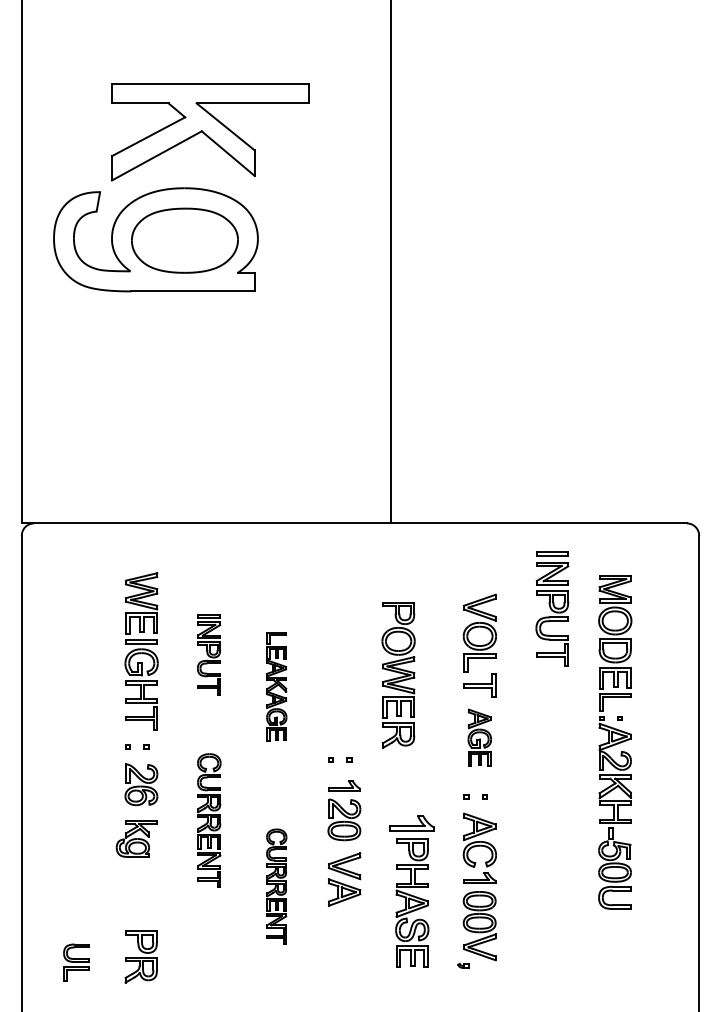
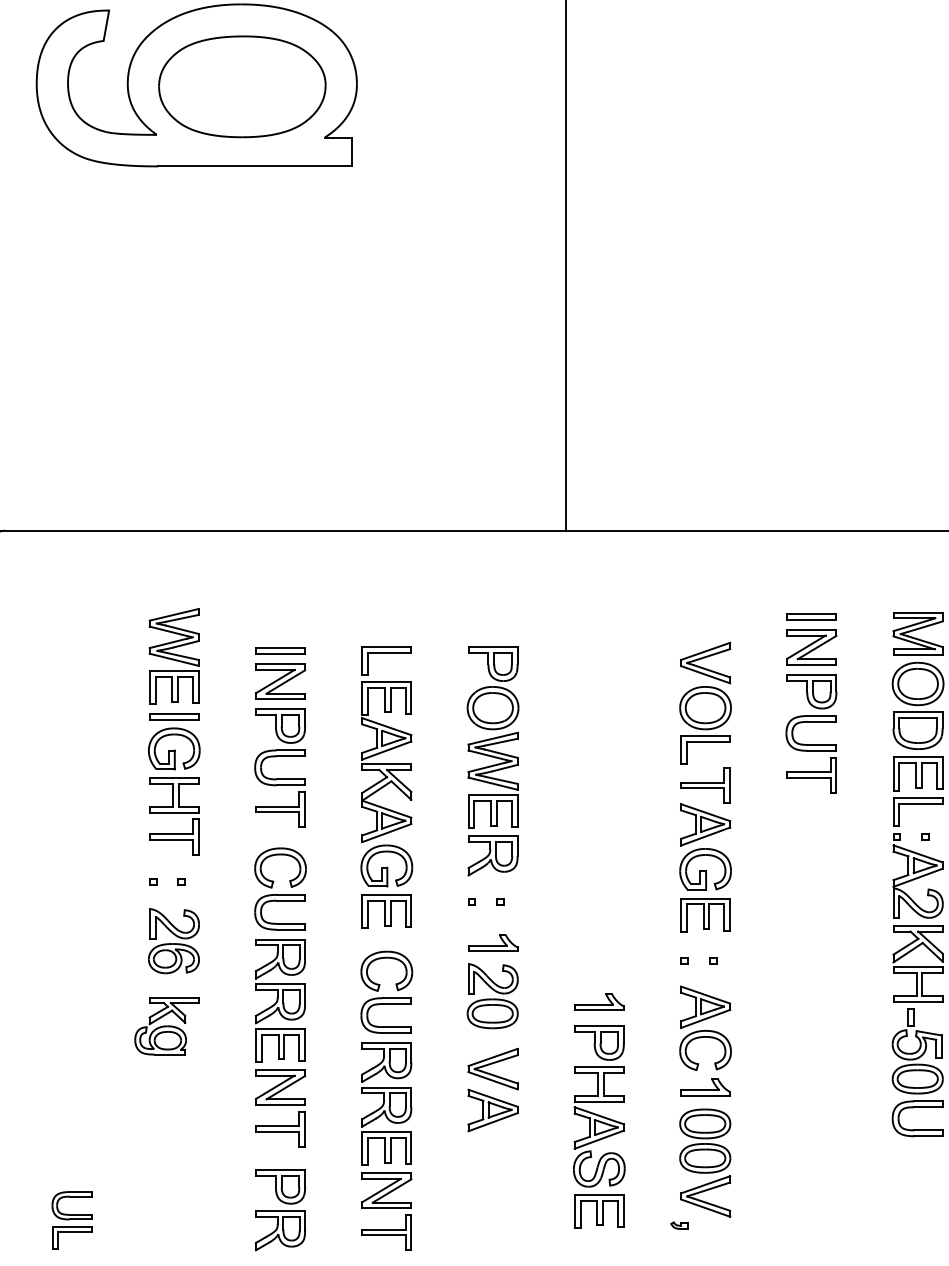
part: (552, 608) -> (811, 702), moved
part: (208, 654) -> (279, 736), size x1.43
part: (398, 675) -> (492, 761), moved
part: (276, 686) -> (386, 786), size x1.67
part: (479, 737) -> (704, 866), size x1.43
part: (209, 820) -> (280, 997), size x1.43
part: (412, 823) -> (599, 1001), size x0.71
part: (276, 886) -> (386, 1100), size x1.67
part: (140, 956) -> (279, 1209), moved

